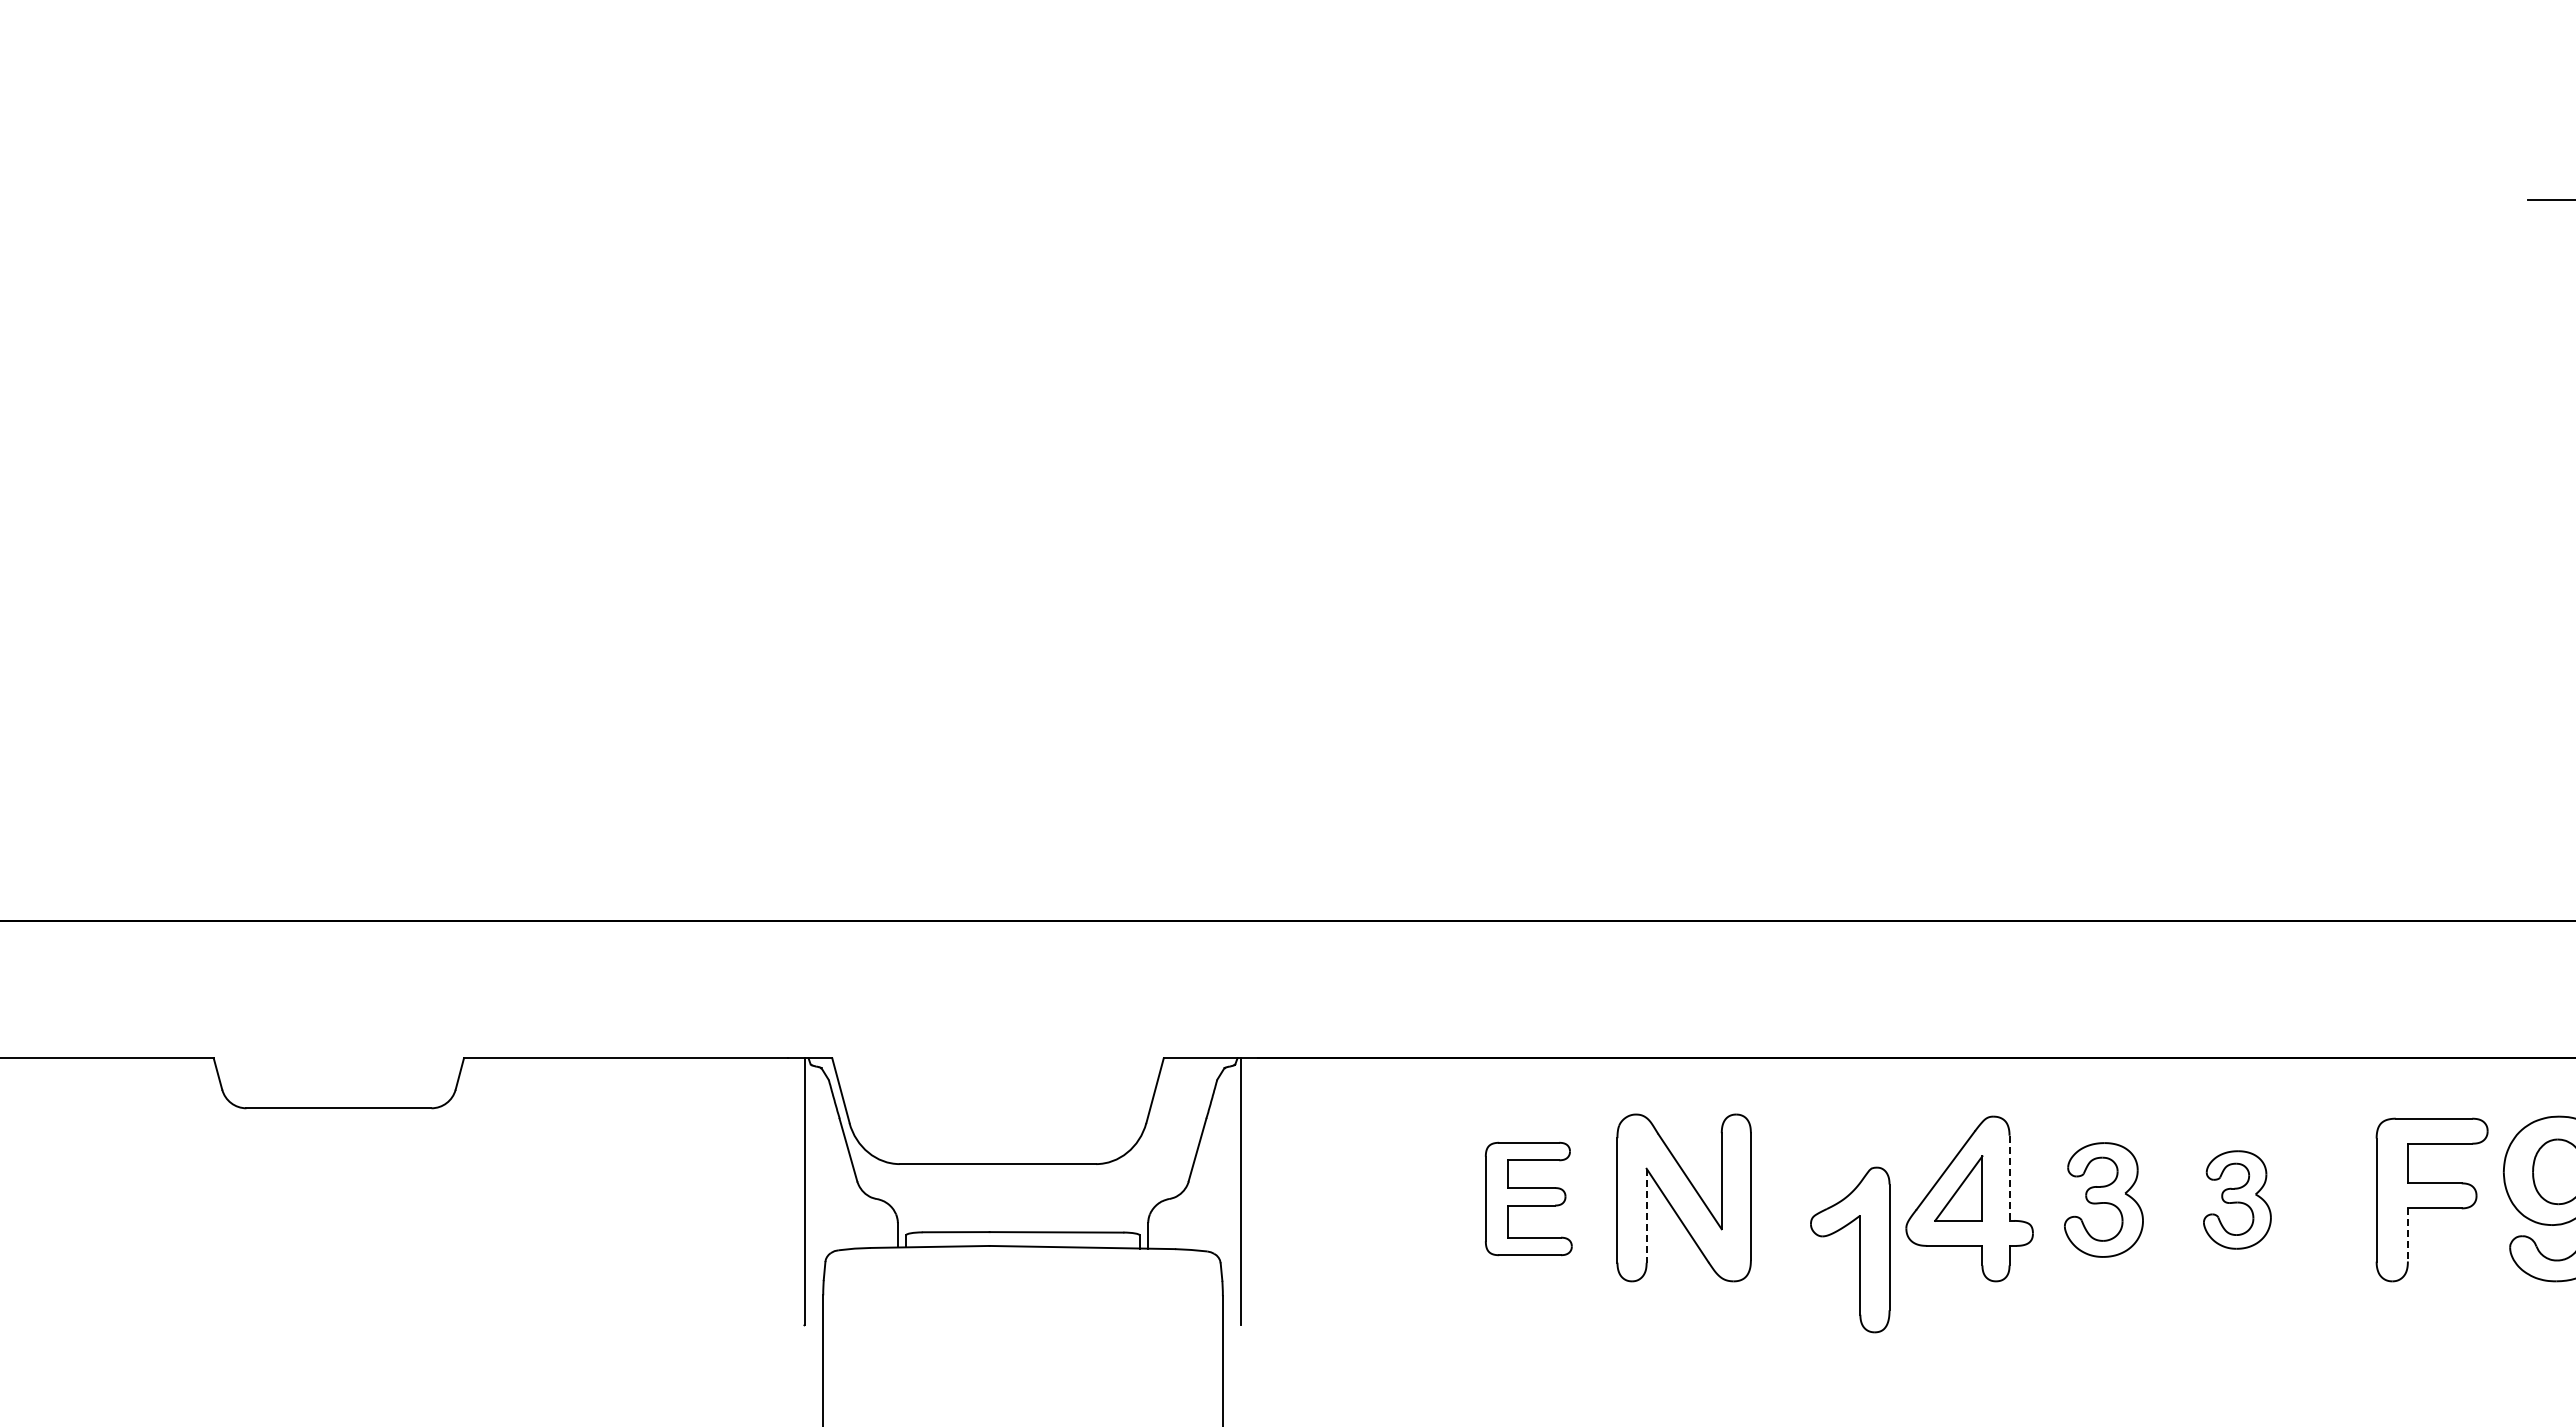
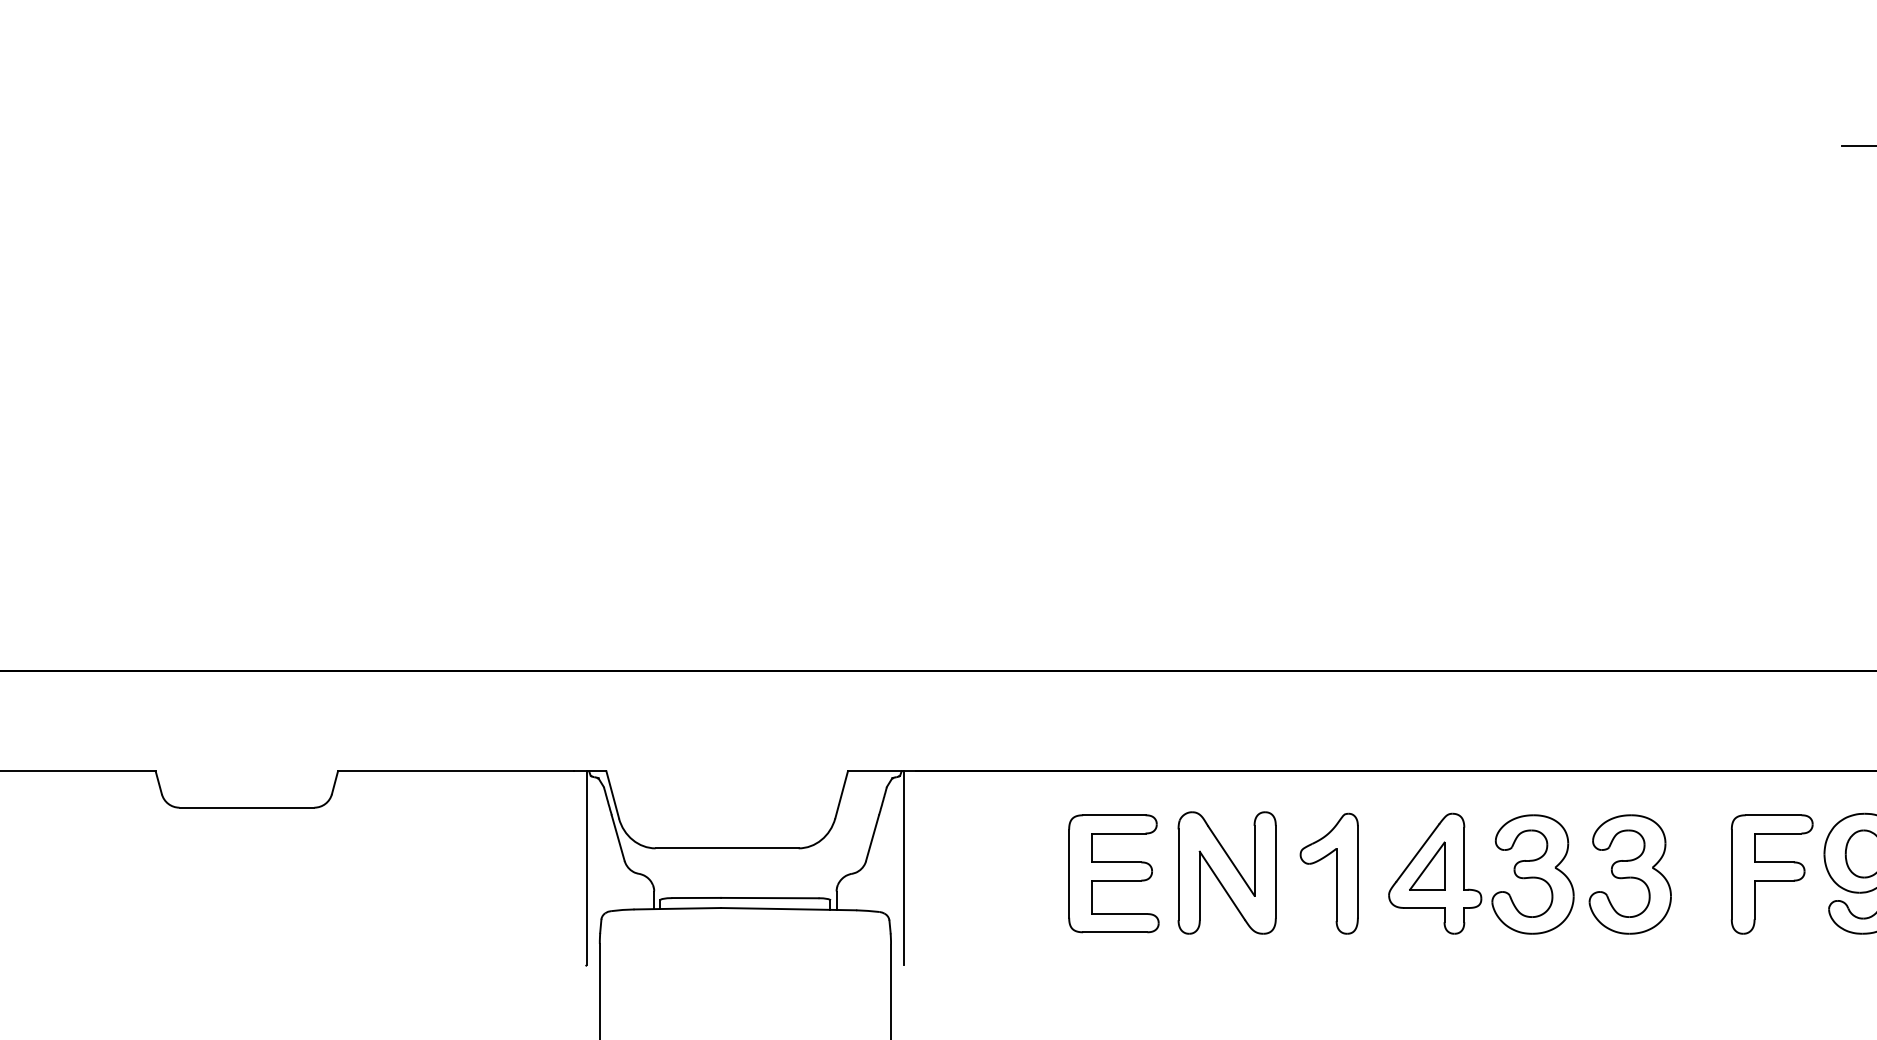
line: (2009, 1178) -> (1464, 858), dashed -> solid
part: (1528, 1198) -> (1113, 873), size x1.43
part: (2103, 1199) -> (1532, 874), size x1.43
part: (2237, 1199) -> (1630, 874), size x1.67
line: (1646, 1216) -> (1199, 886), dashed -> solid
line: (2407, 1234) -> (1754, 899), dashed -> solid
part: (1859, 1249) -> (1336, 873), moved

